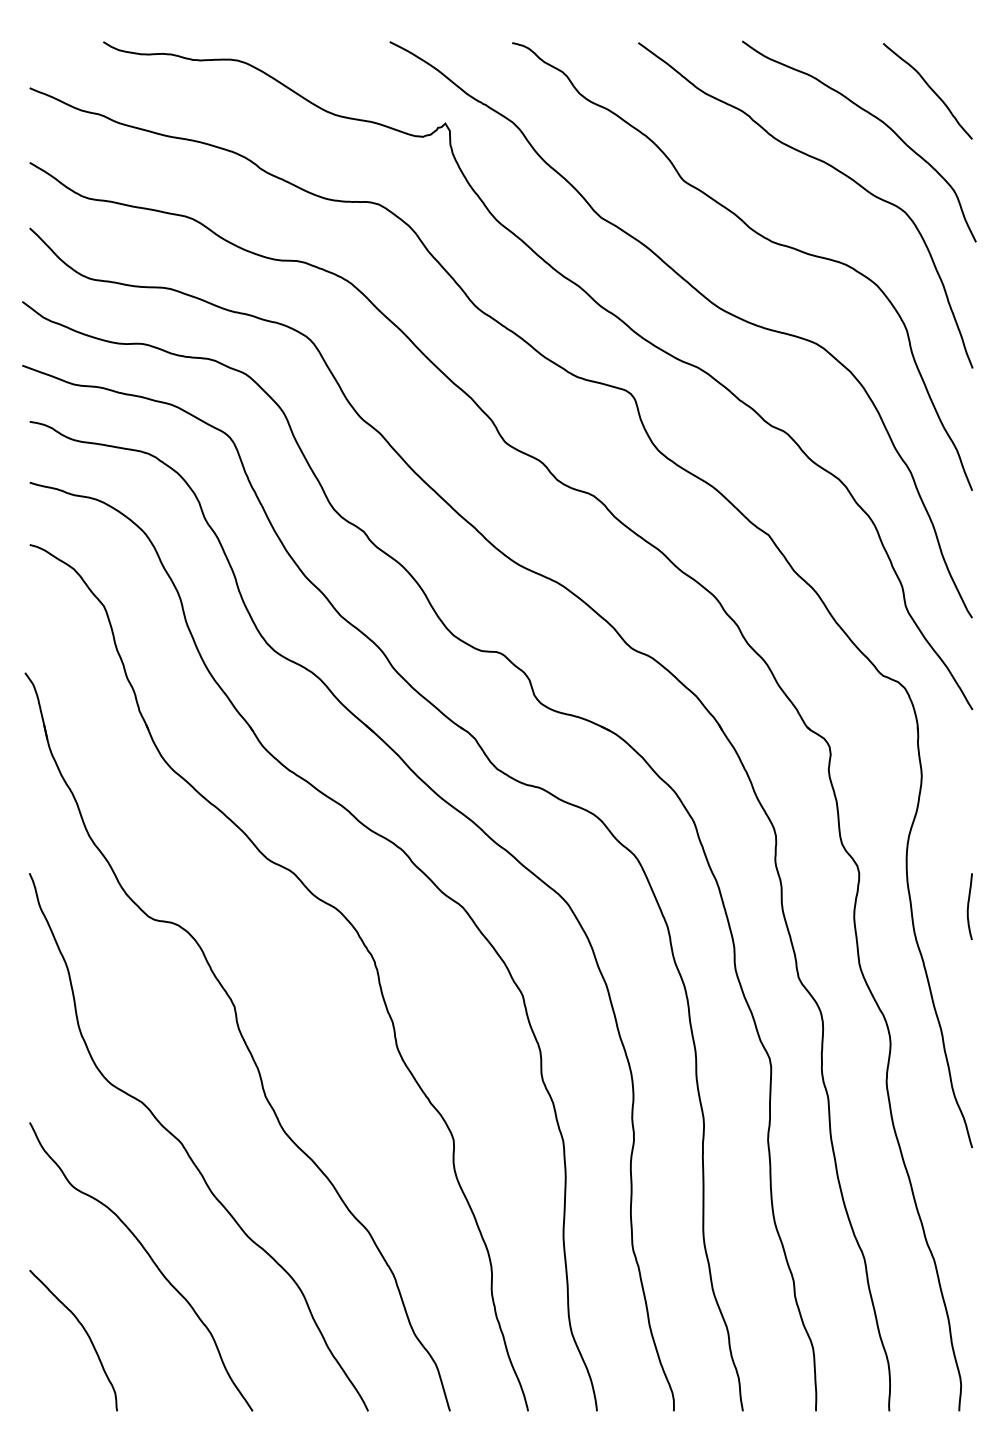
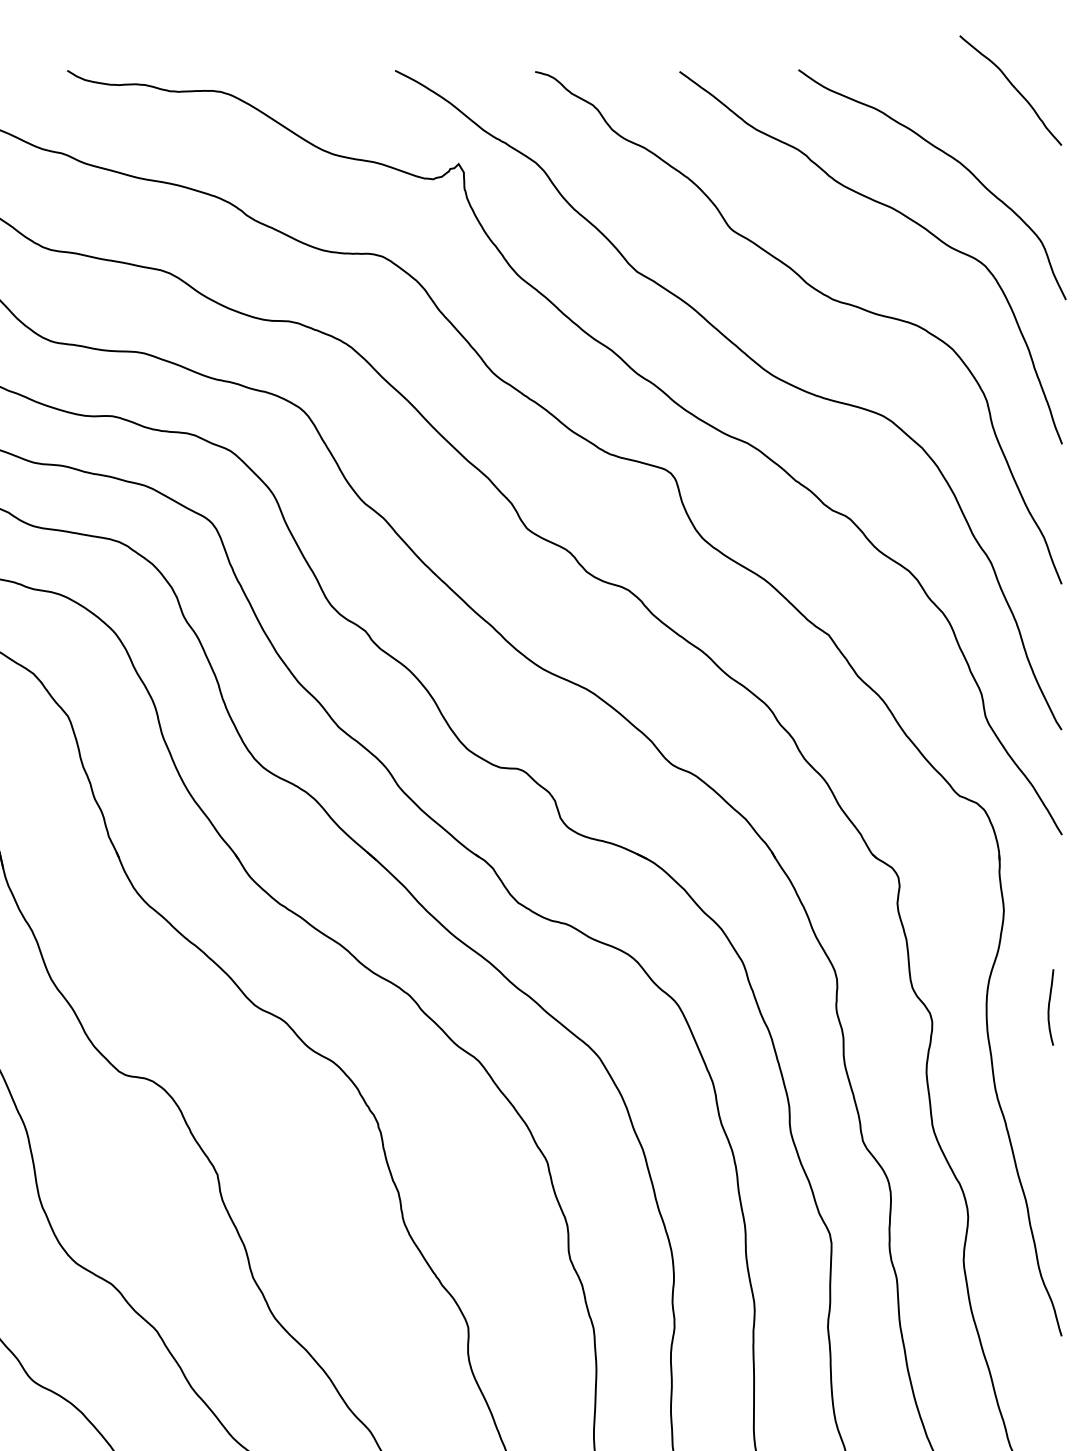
curve: (929, 88) -> (1012, 87), moved
curve: (968, 906) -> (1049, 1007), moved

